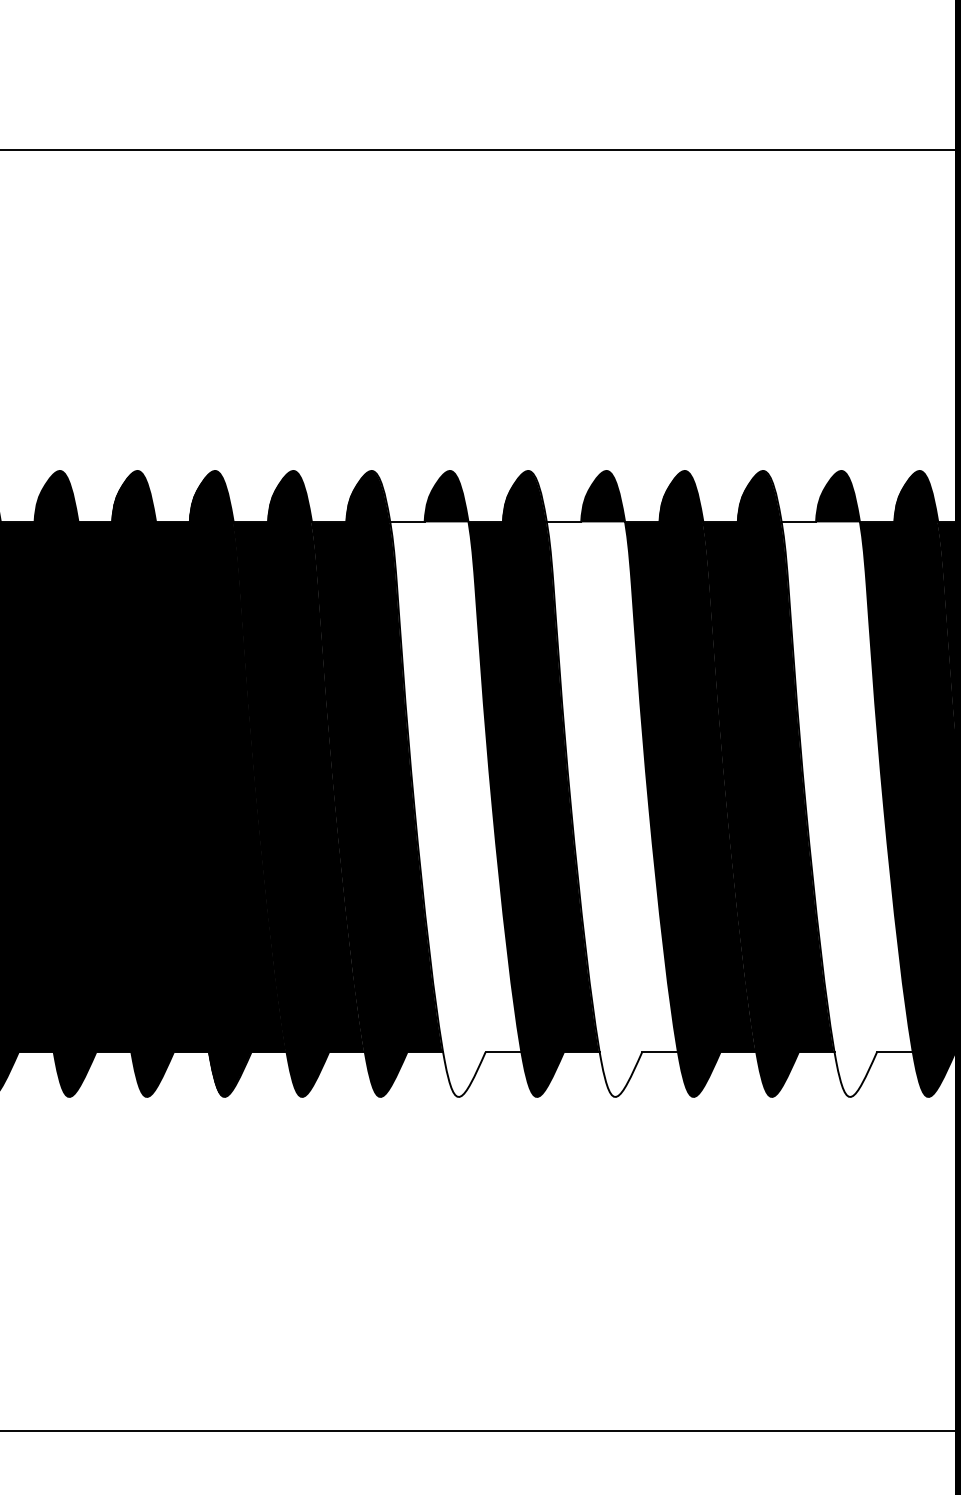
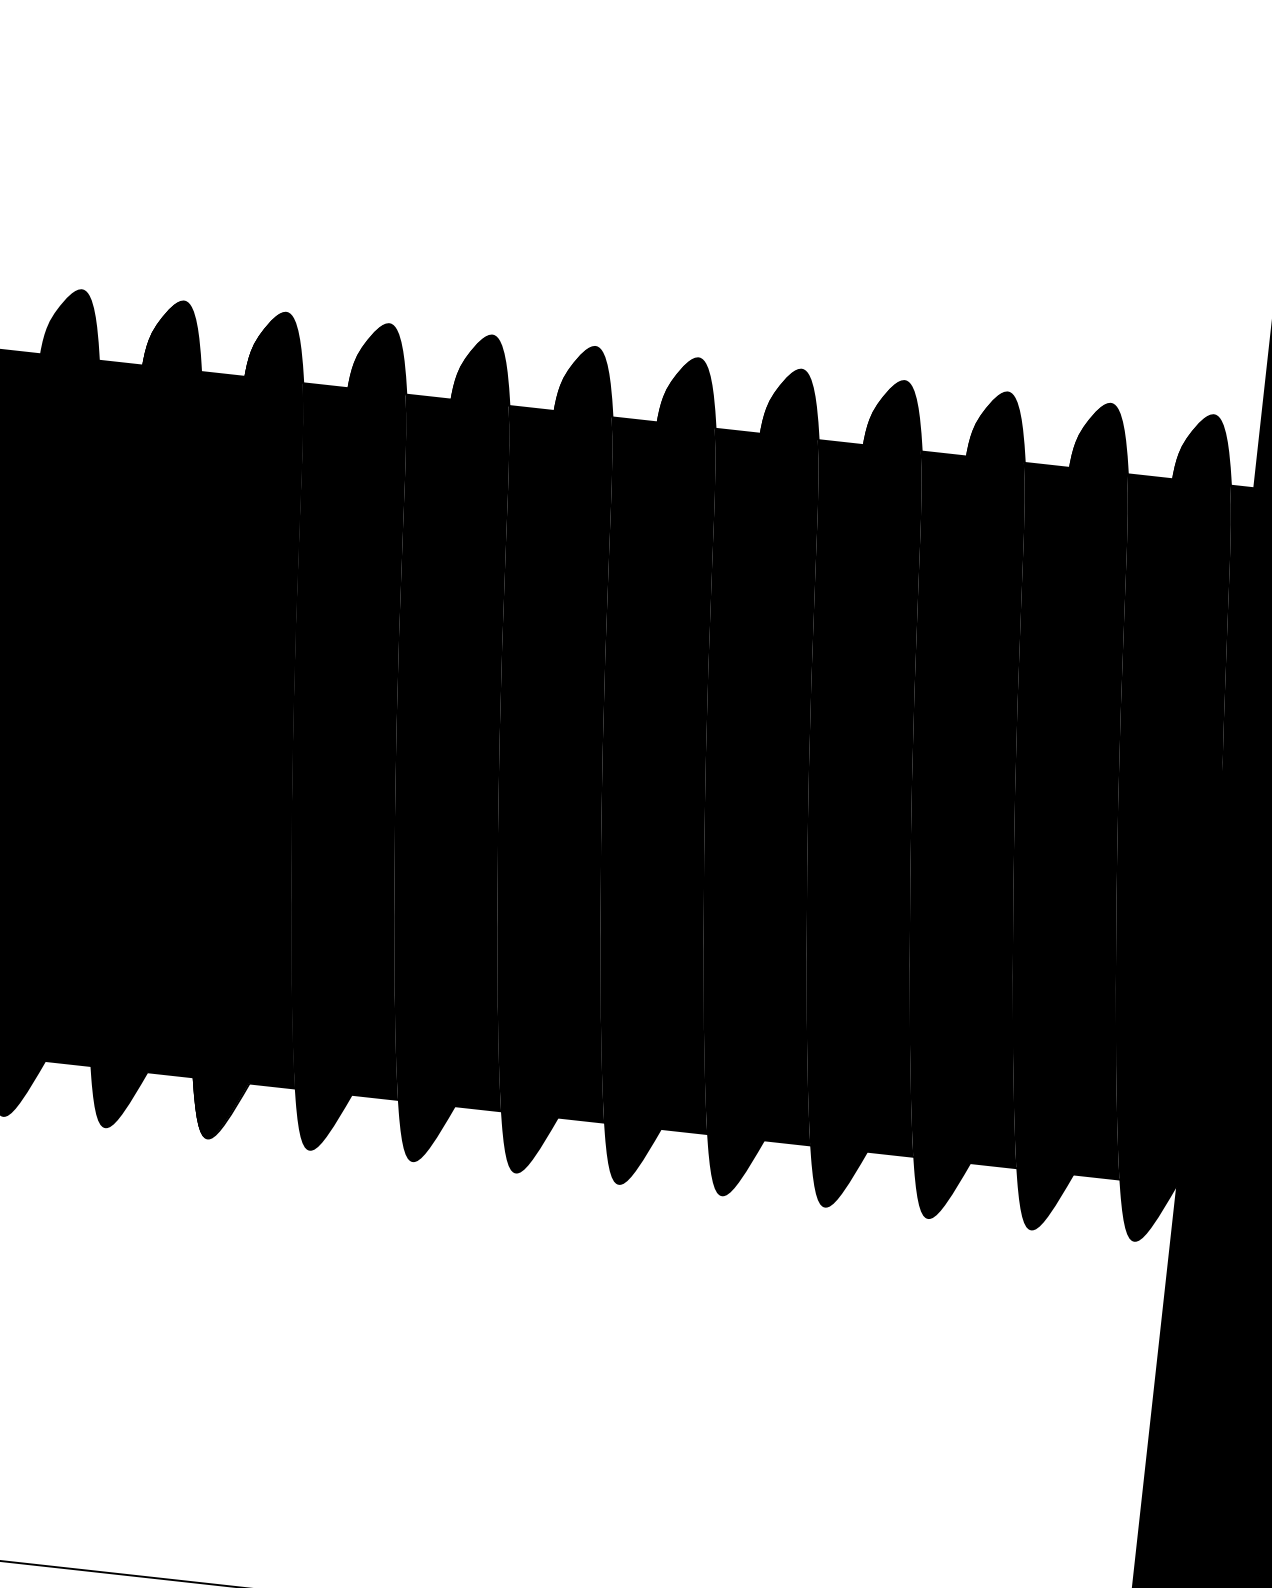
fill: (433, 783) -> (528, 756), added
fill: (589, 783) -> (733, 778), added
fill: (824, 783) -> (1043, 812), added

